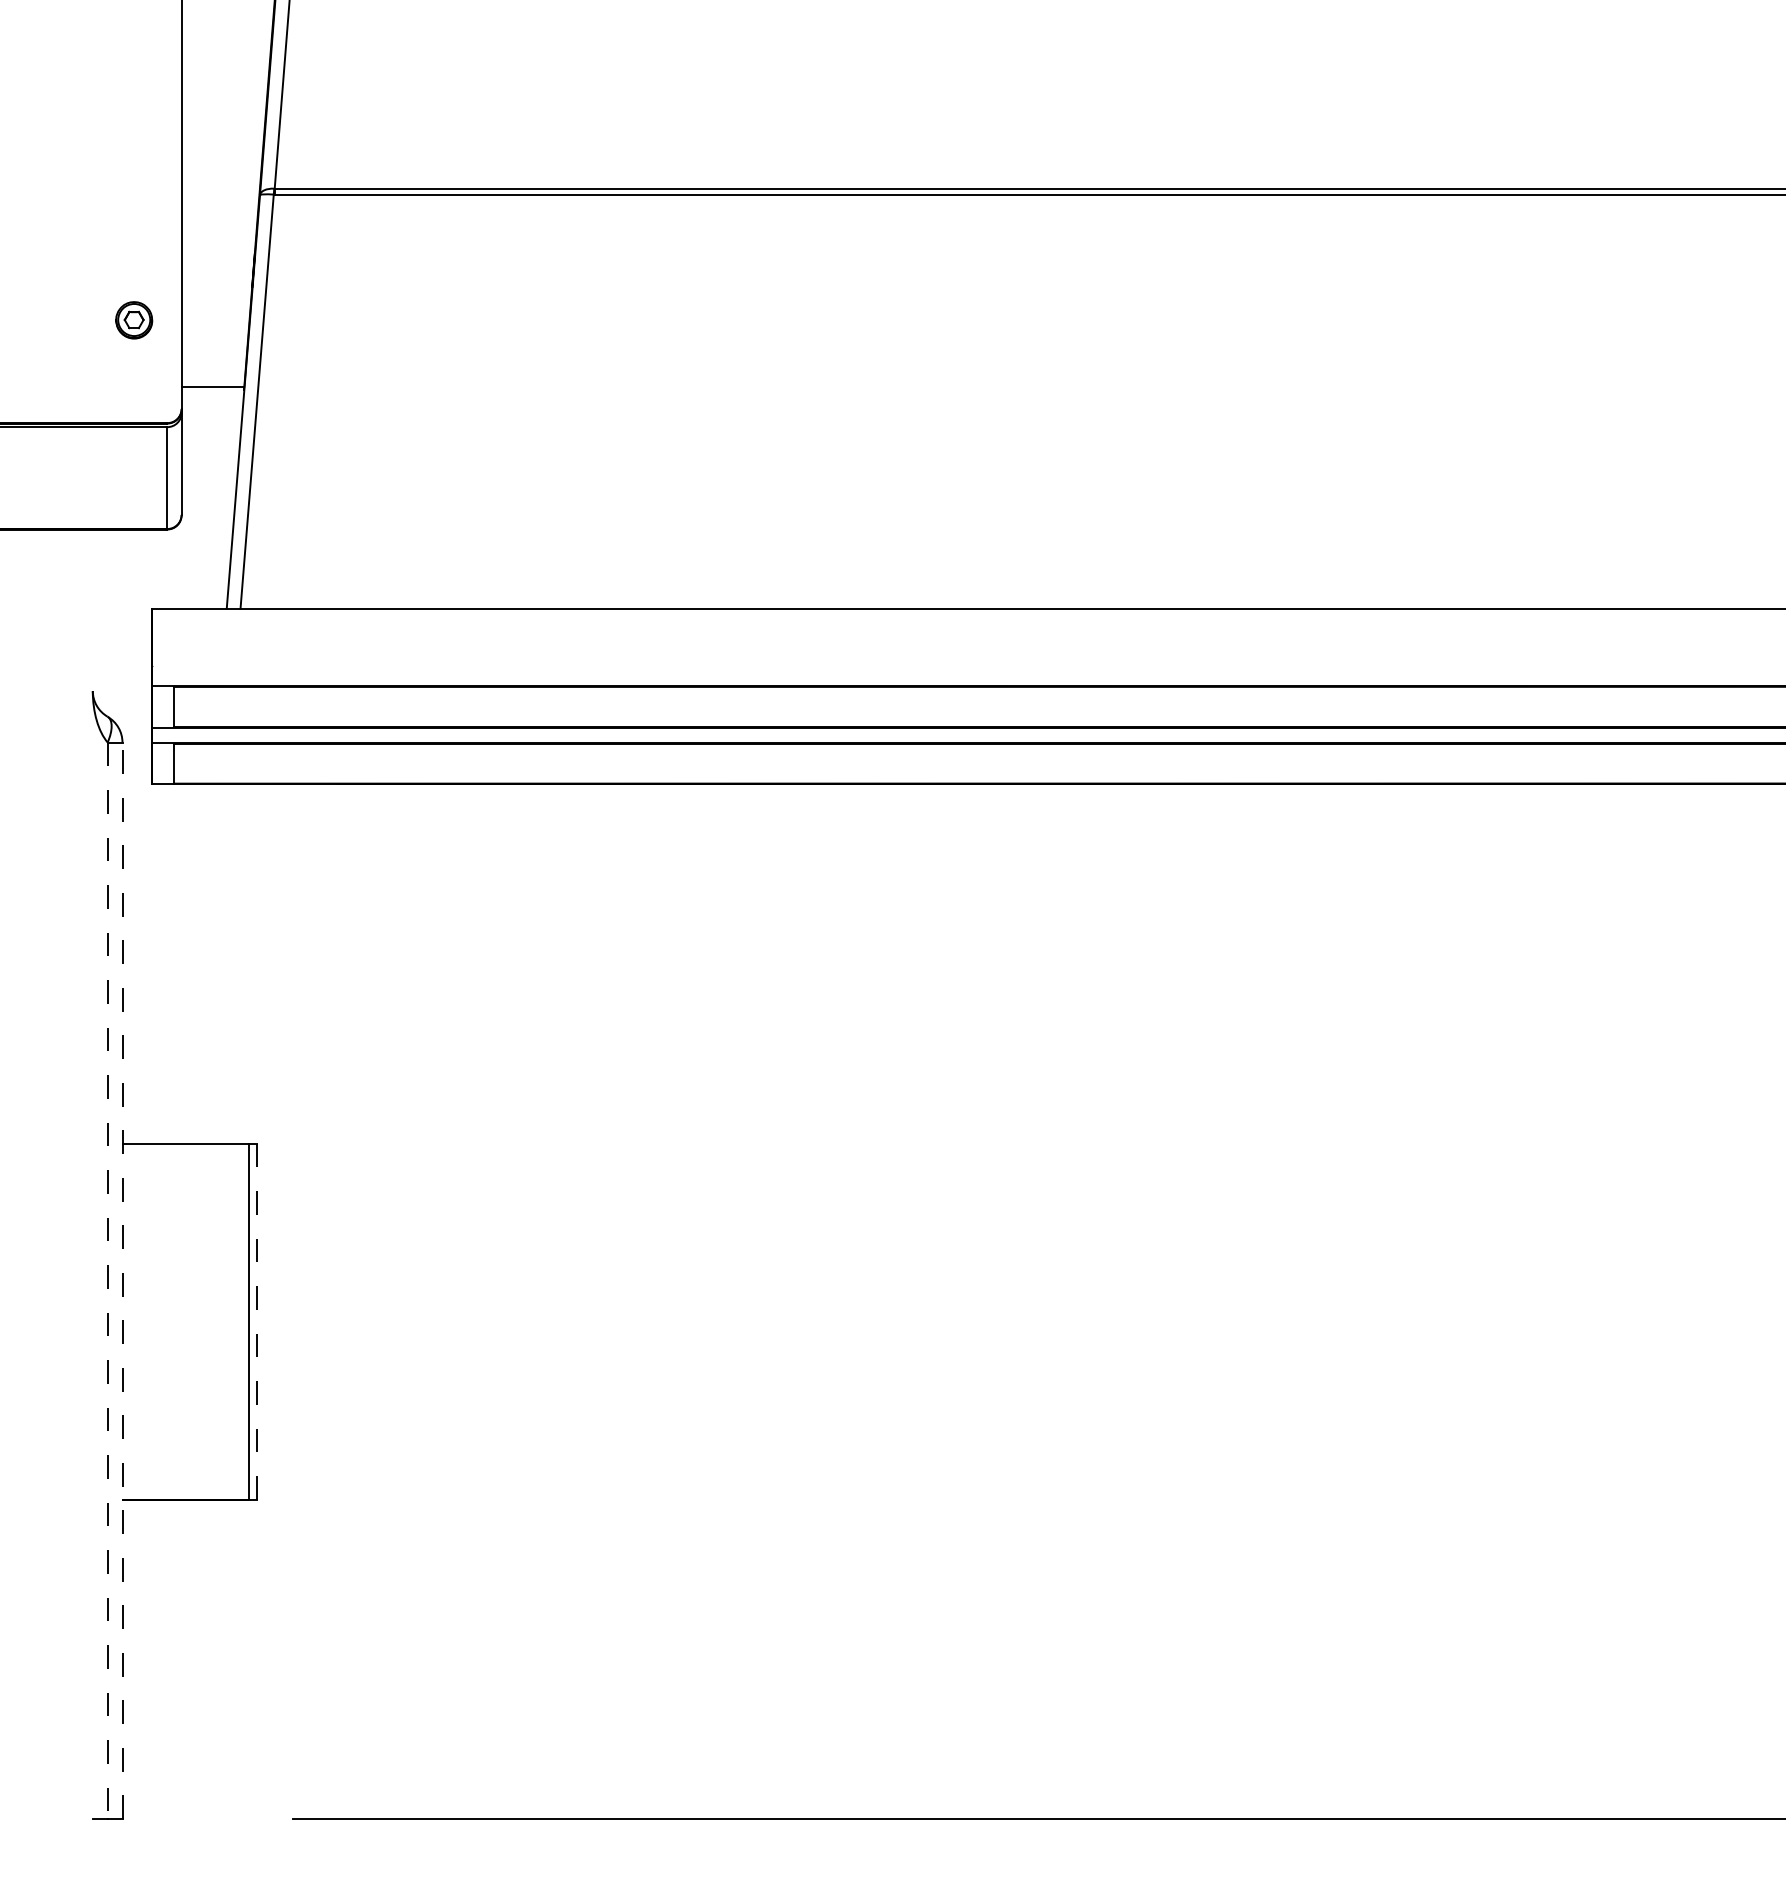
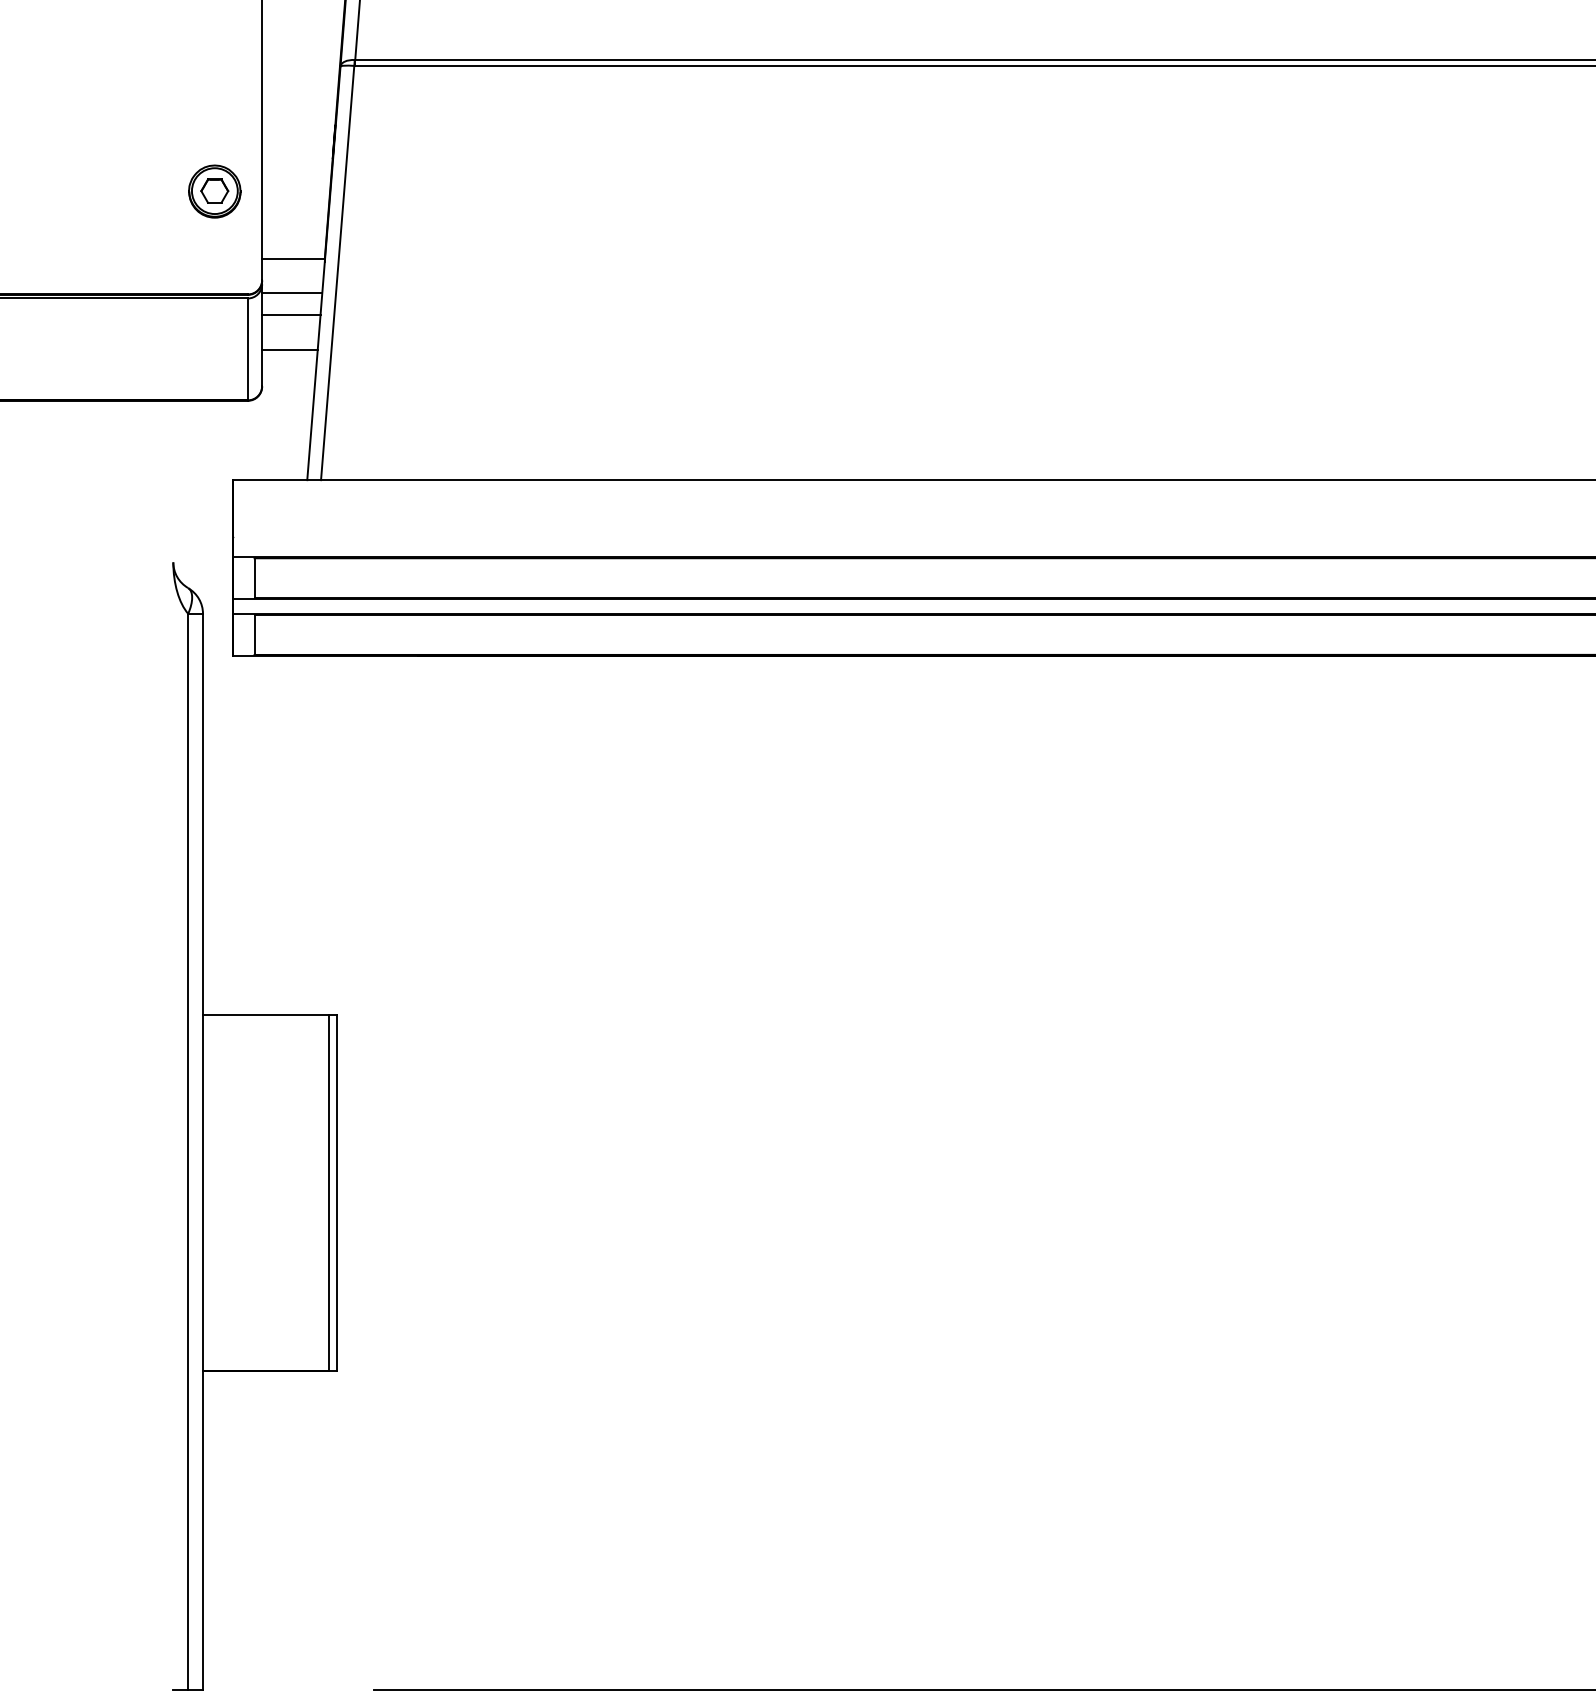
part: (133, 320) -> (214, 191), size x1.43
line: (211, 422) -> (292, 293), added
line: (210, 444) -> (291, 315), added
line: (209, 478) -> (290, 349), added
line: (122, 1280) -> (203, 1151), dashed -> solid
line: (107, 1281) -> (188, 1152), dashed -> solid
line: (256, 1322) -> (337, 1193), dashed -> solid

